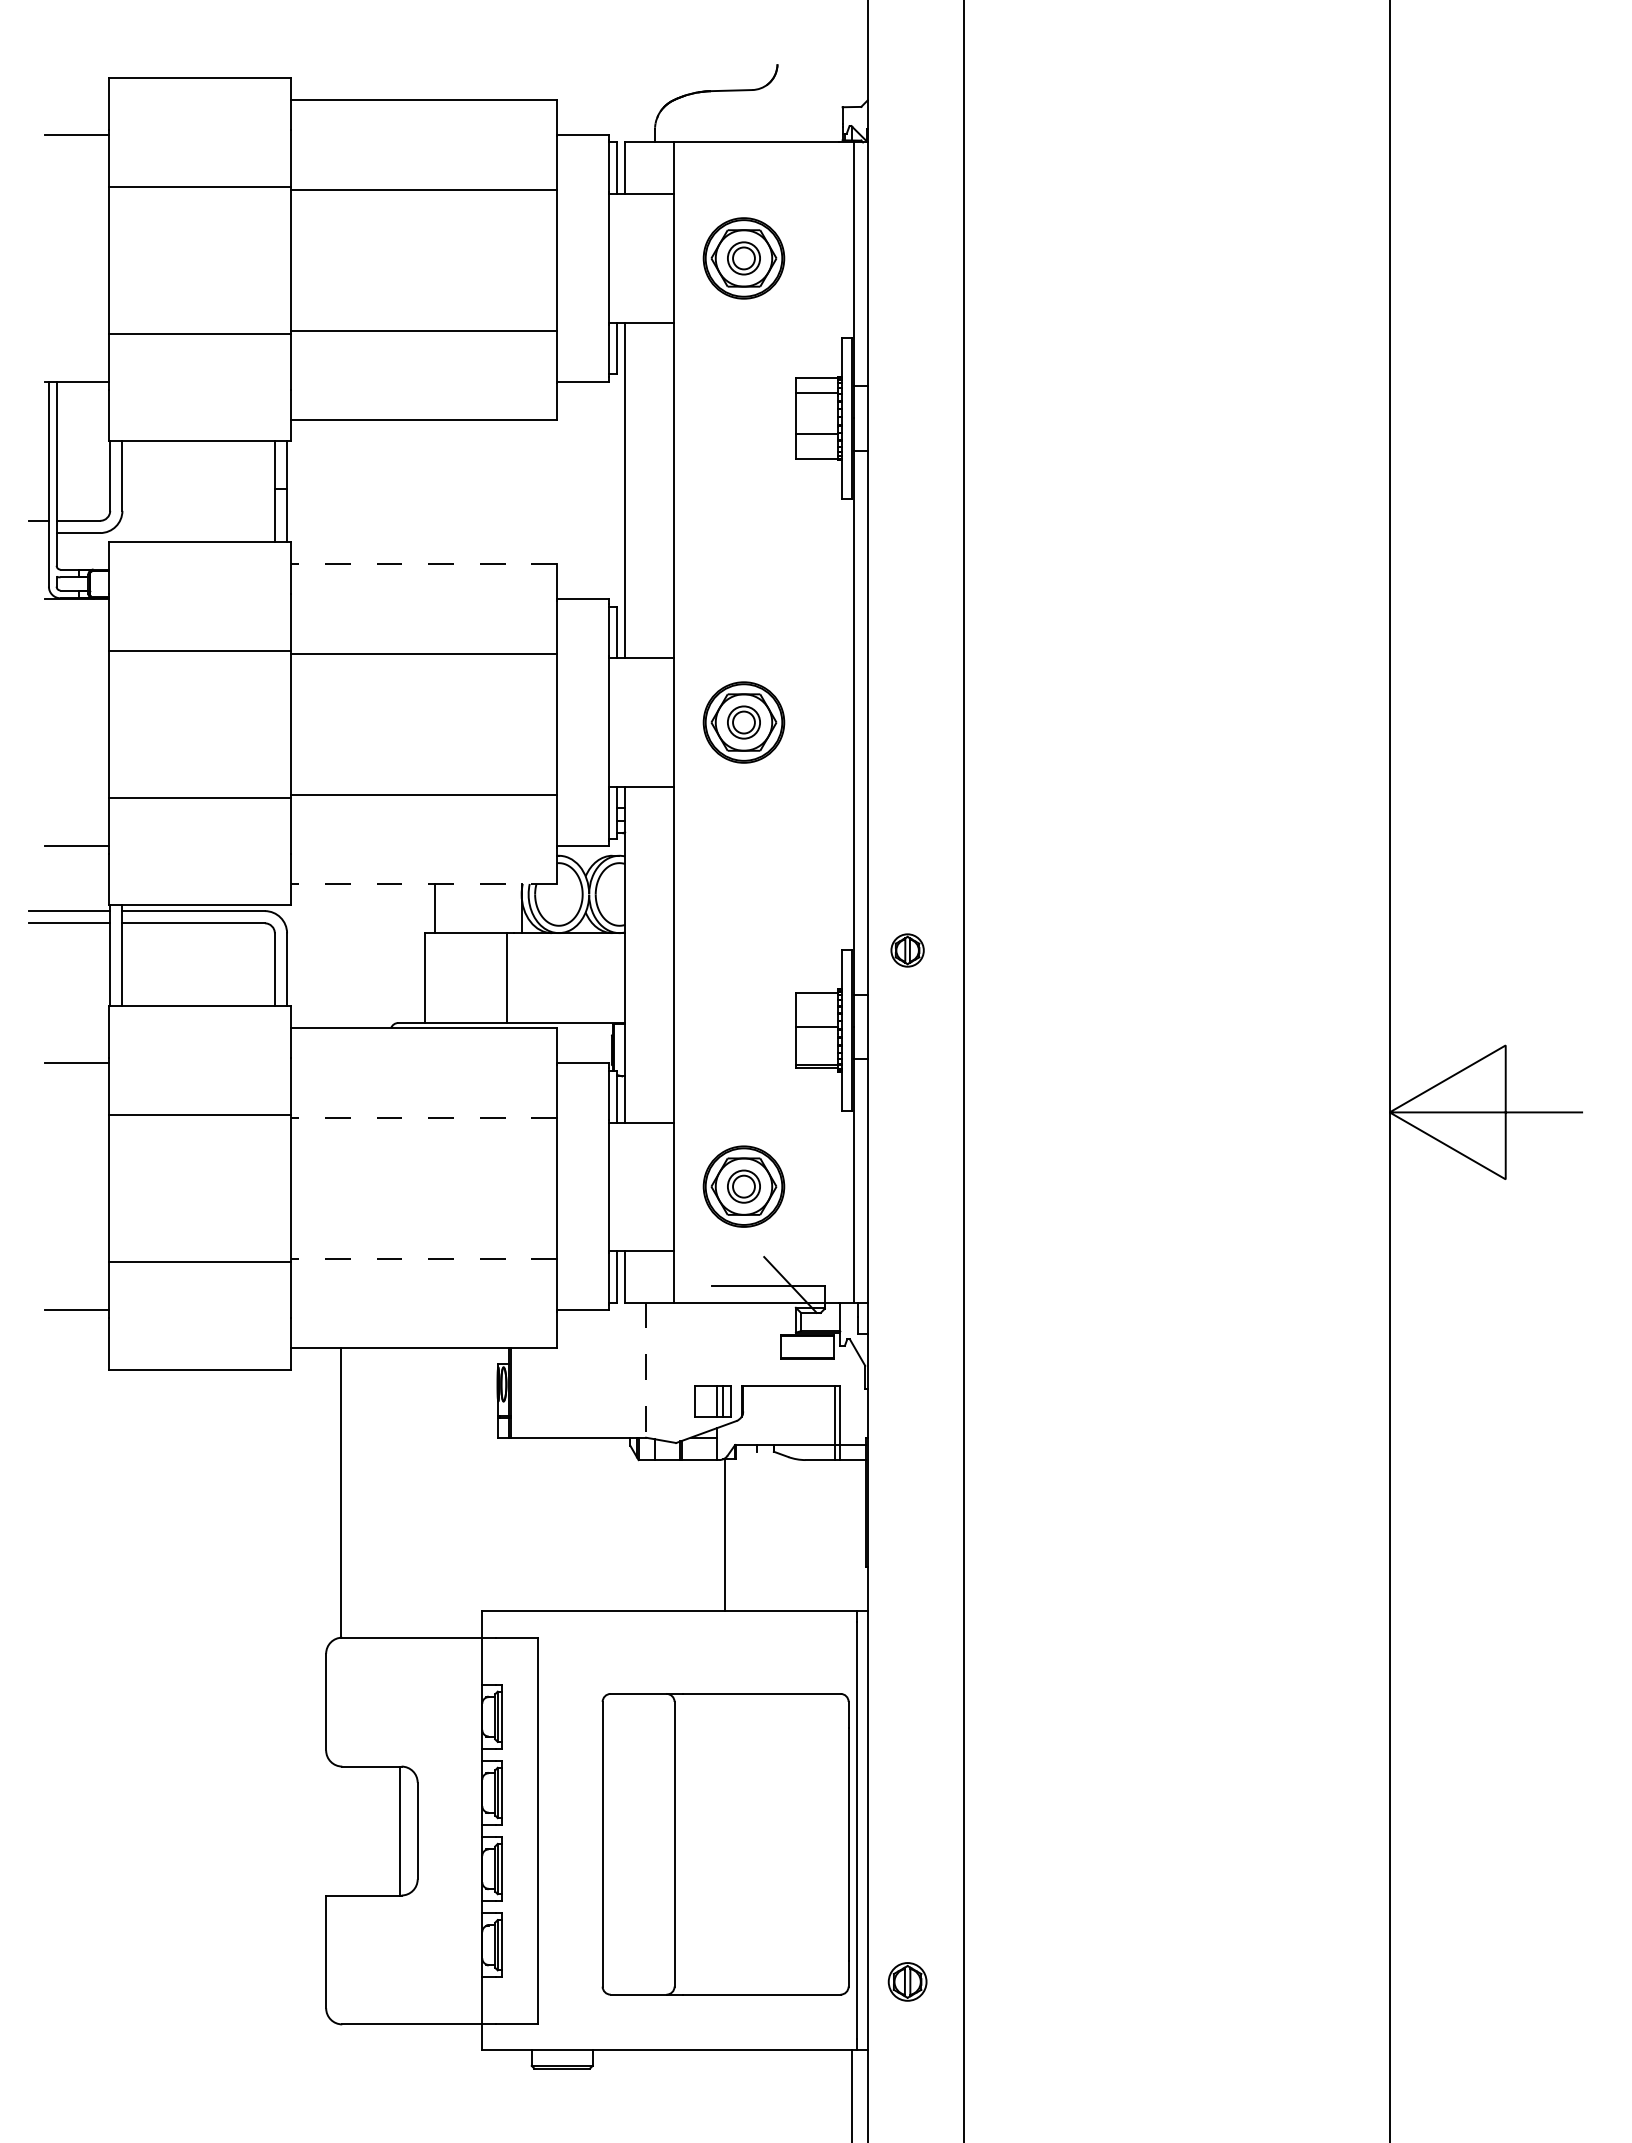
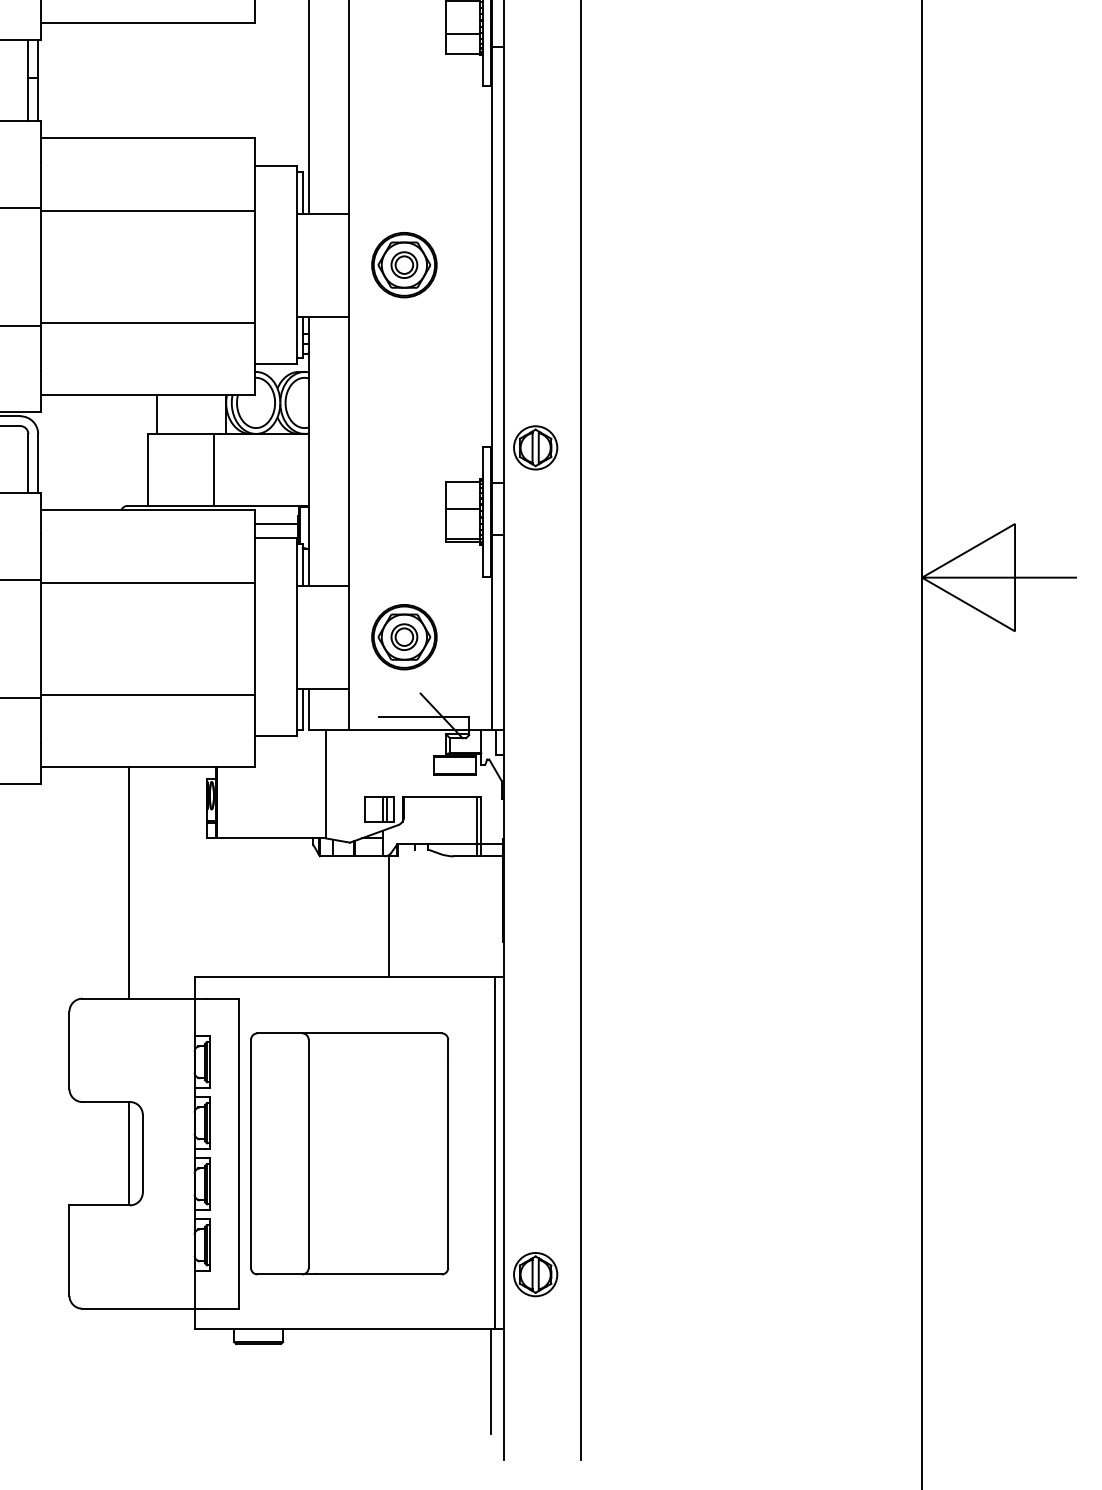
line: (423, 563) -> (147, 137), dashed -> solid
line: (423, 883) -> (147, 394), dashed -> solid
part: (907, 950) -> (535, 447), size x1.67
line: (584, 1045) -> (276, 524), added
line: (423, 1118) -> (147, 582), dashed -> solid
line: (423, 1259) -> (147, 695), dashed -> solid
line: (646, 1370) -> (326, 784), dashed -> solid
line: (340, 1492) -> (128, 882), moved
part: (725, 1844) -> (349, 1154), moved
part: (907, 1981) -> (535, 1274), size x1.43

